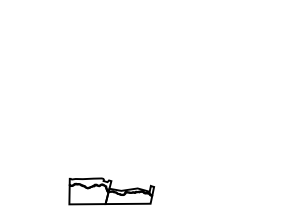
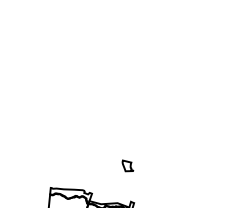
part: (144, 150) -> (127, 165), added

